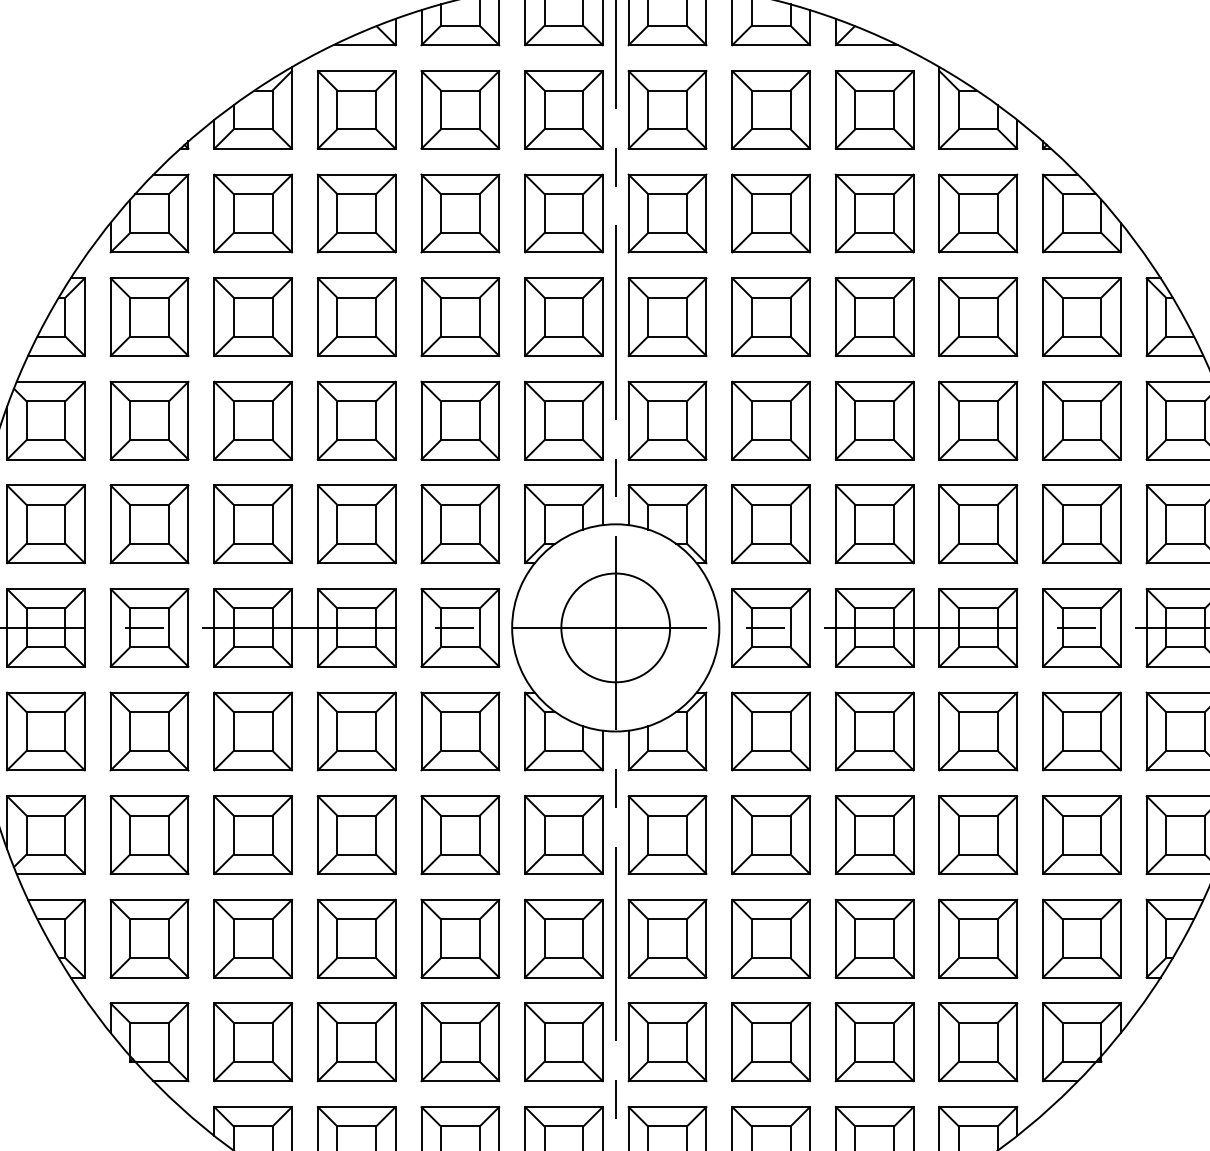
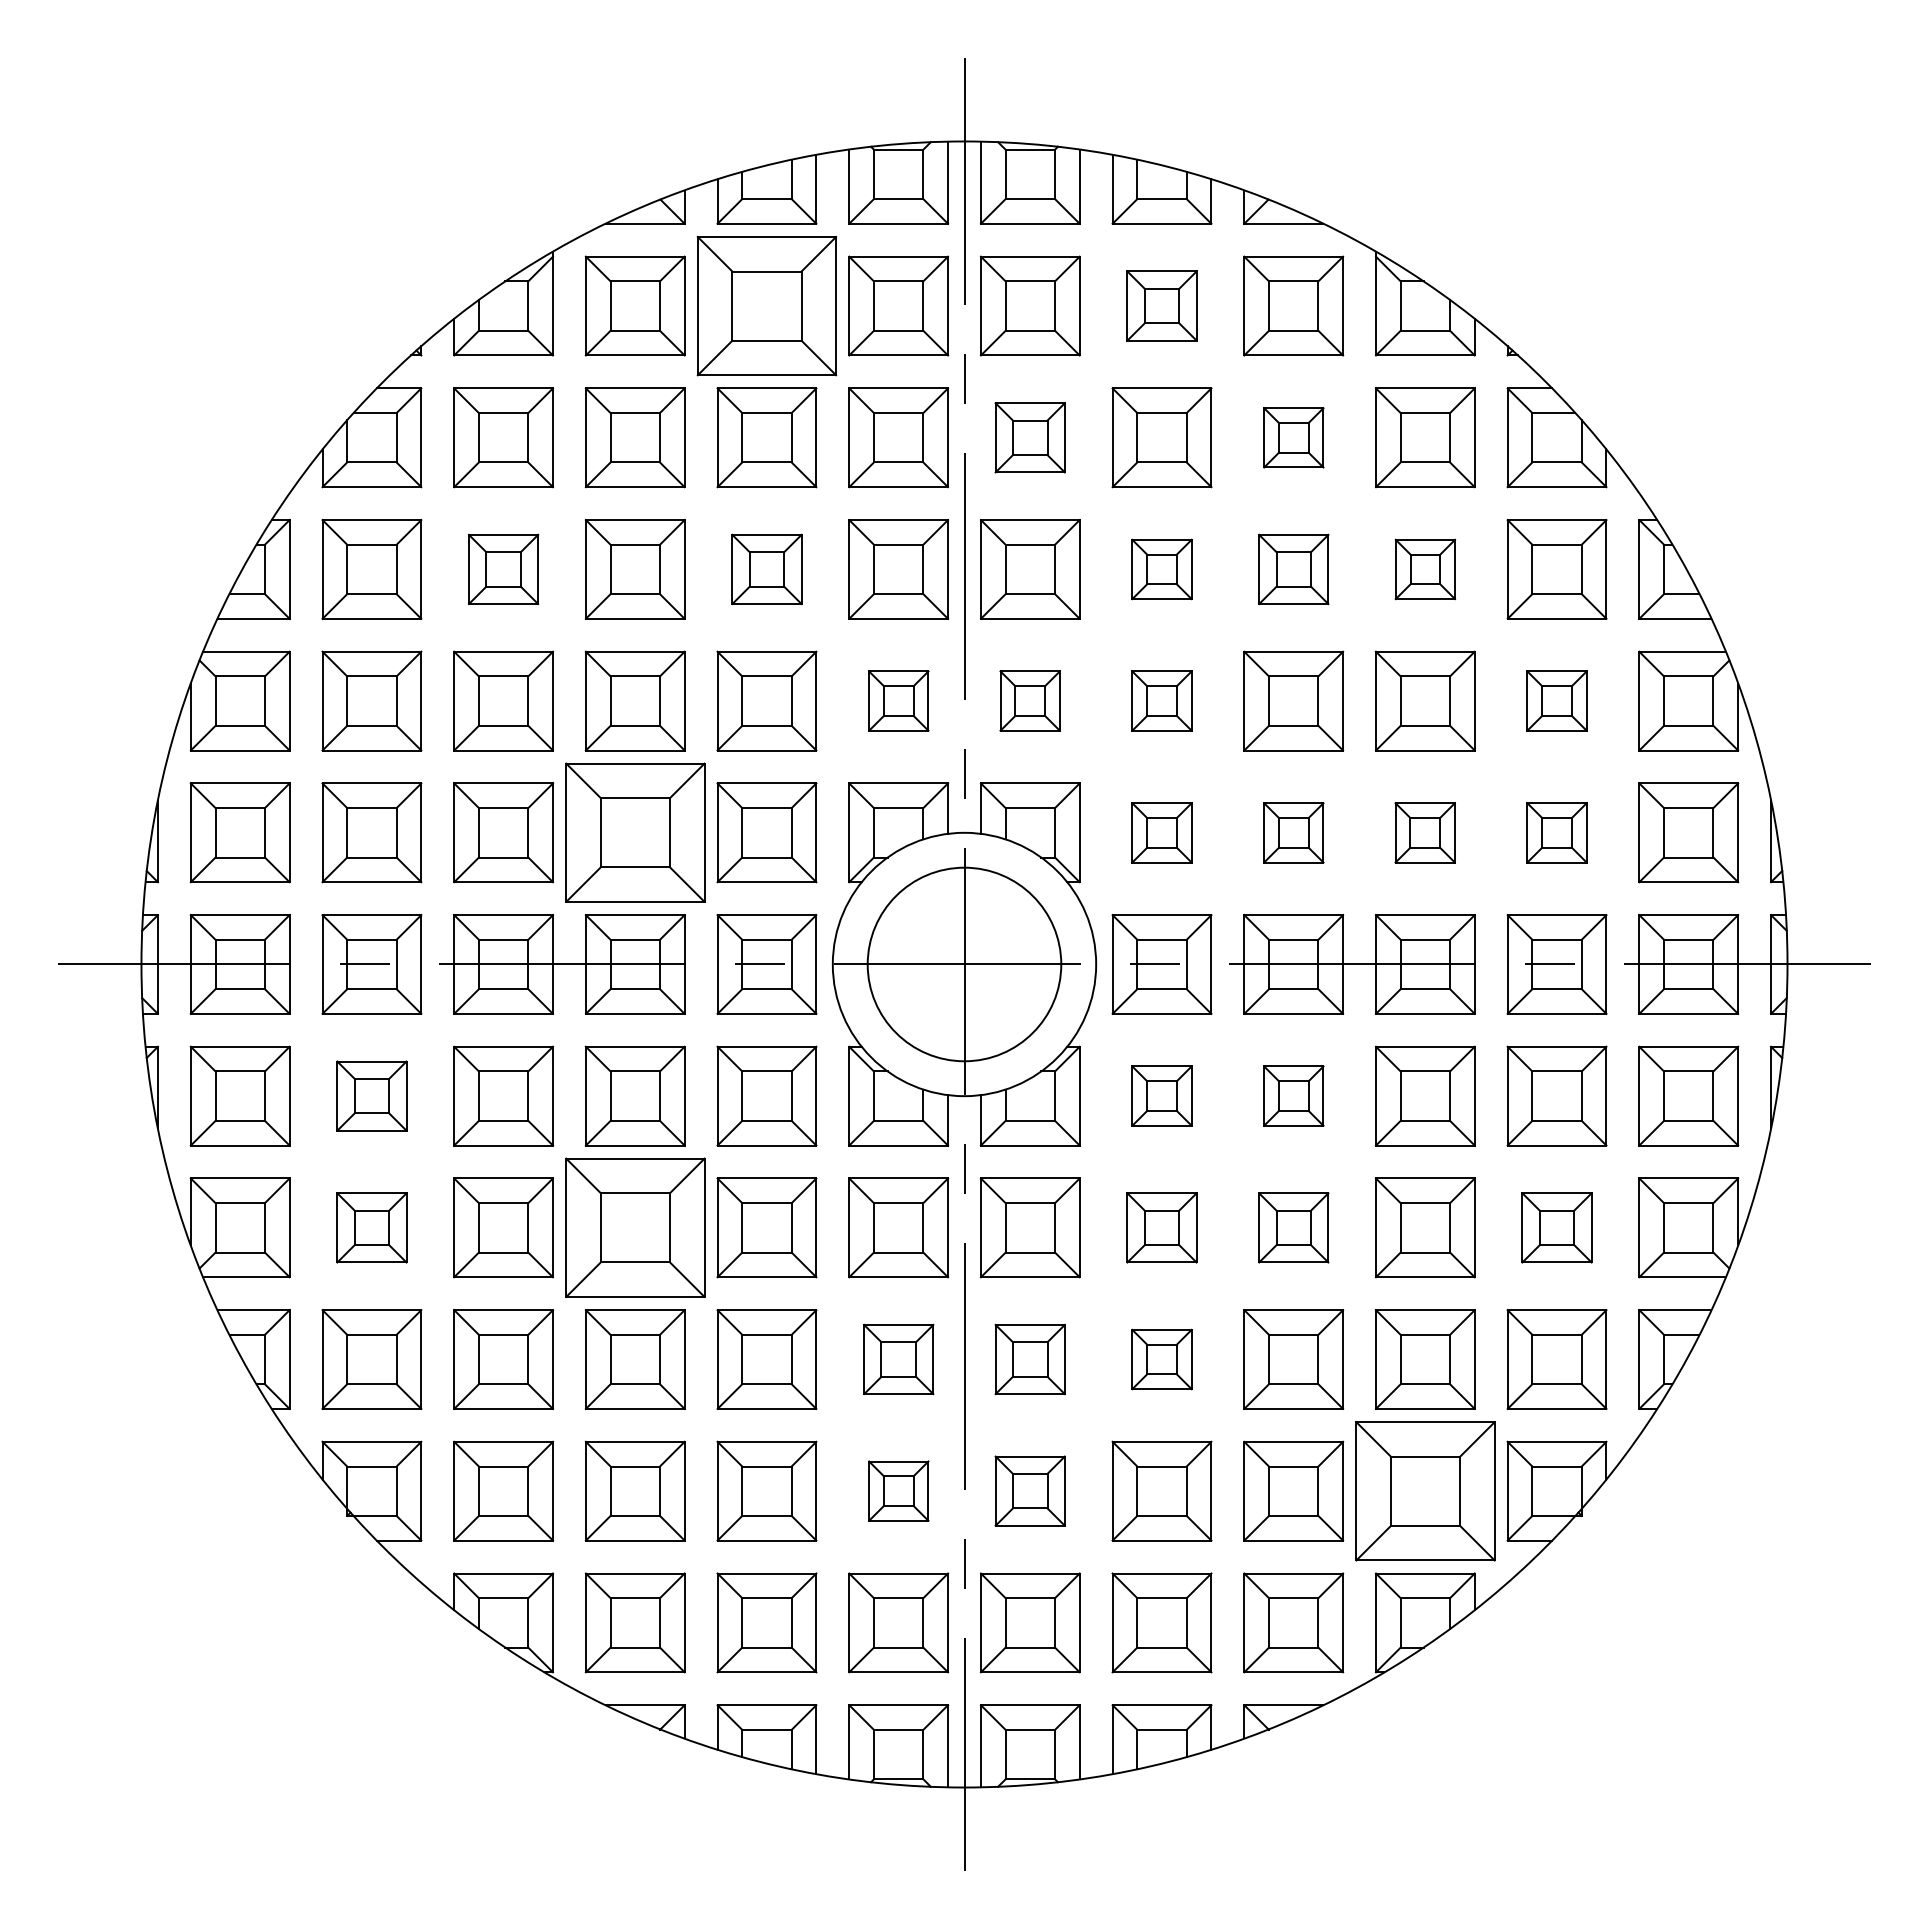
part: (459, 109) -> (766, 305), size x1.4
part: (770, 109) -> (1161, 305), size x0.7
part: (666, 213) -> (1029, 437), size x0.7
part: (874, 213) -> (1293, 437), size x0.6
part: (253, 317) -> (503, 569), size x0.7
part: (459, 317) -> (766, 569), size x0.7
part: (770, 317) -> (1161, 569), size x0.6
part: (874, 317) -> (1293, 569), size x0.7
part: (978, 317) -> (1425, 569), size x0.6
part: (563, 420) -> (898, 700), size x0.6
part: (666, 420) -> (1029, 700), size x0.6
part: (770, 420) -> (1161, 700), size x0.6
part: (1081, 420) -> (1556, 700), size x0.6
part: (356, 524) -> (634, 832), size x1.4
part: (770, 524) -> (1161, 832), size x0.6
part: (874, 524) -> (1293, 832), size x0.6
part: (977, 524) -> (1424, 832), size x0.6
part: (1081, 524) -> (1556, 832), size x0.6
circle: (615, 627) -> (964, 964), size x1.4
part: (149, 730) -> (371, 1095), size x0.7
part: (770, 730) -> (1161, 1095), size x0.6
part: (874, 730) -> (1293, 1095), size x0.6
part: (149, 834) -> (371, 1227), size x0.7
part: (356, 834) -> (634, 1227), size x1.4
part: (770, 834) -> (1161, 1227), size x0.7
part: (874, 834) -> (1293, 1227), size x0.7
part: (1081, 834) -> (1556, 1227), size x0.7
part: (563, 938) -> (898, 1359), size x0.7
part: (666, 938) -> (1029, 1359), size x0.7
part: (770, 938) -> (1161, 1359), size x0.6
part: (563, 1041) -> (898, 1490), size x0.6
part: (666, 1041) -> (1029, 1490), size x0.7
part: (977, 1041) -> (1424, 1490), size x1.4

